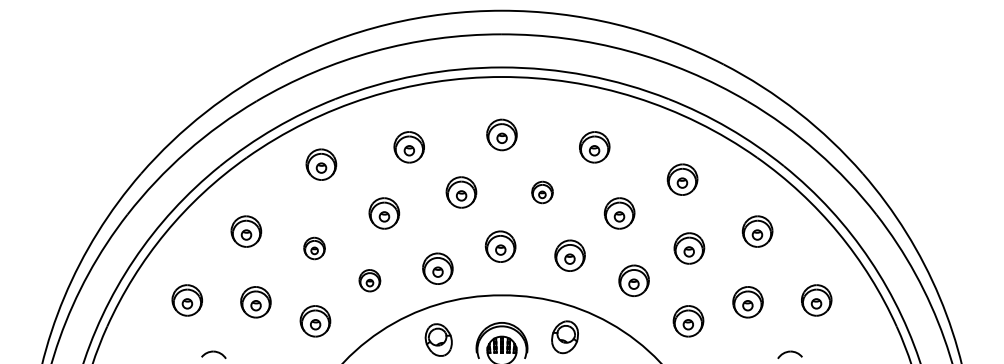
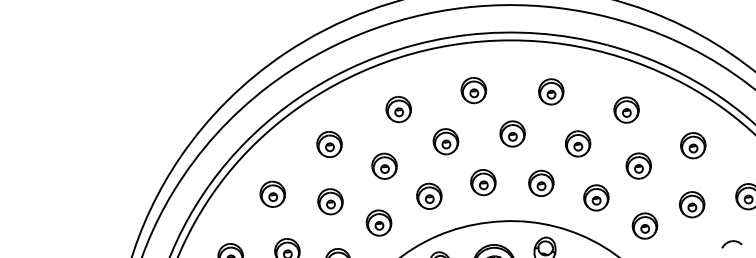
part: (321, 164) -> (329, 144), moved
part: (542, 192) -> (512, 134), size x1.43
part: (314, 248) -> (330, 201), size x1.43
part: (437, 268) -> (428, 196), moved
part: (369, 280) -> (378, 222), size x1.43

